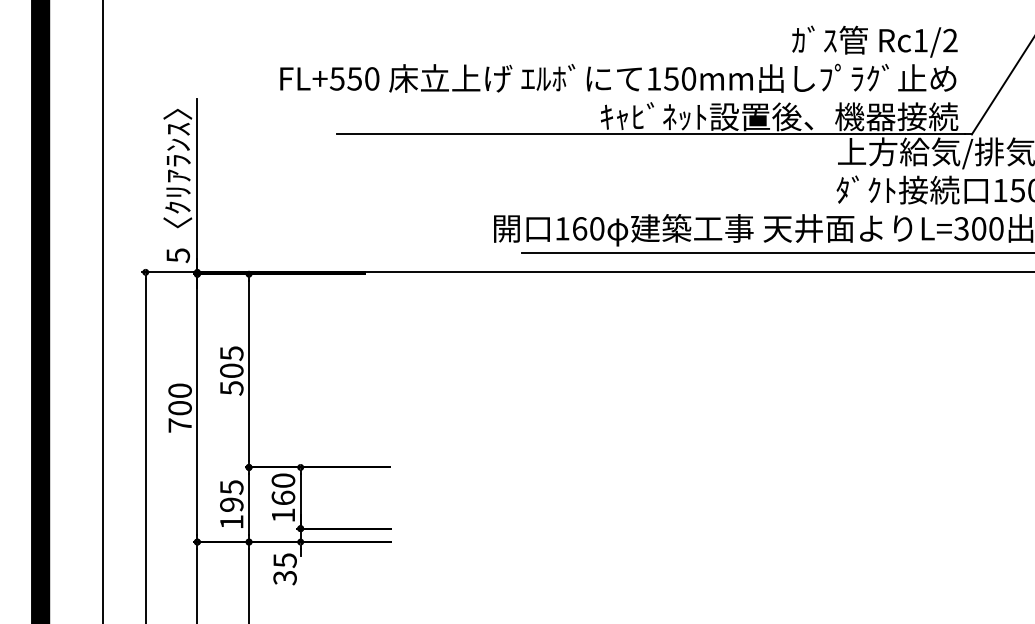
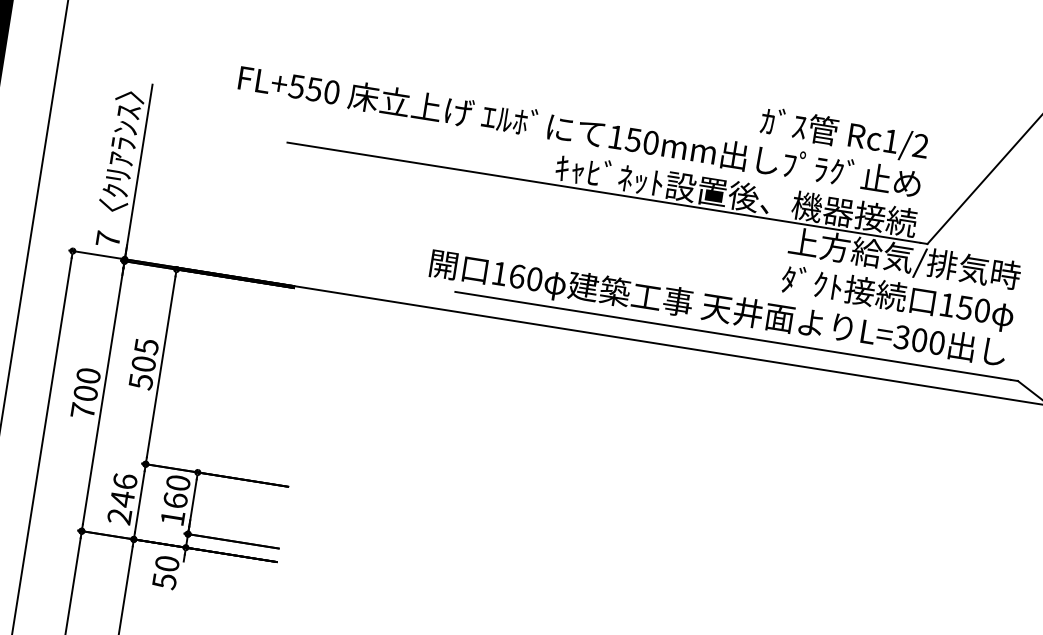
text: (178, 255) -> (108, 239), 5 -> 7
text: (231, 504) -> (122, 498), 195 -> 246
text: (284, 569) -> (165, 572), 35 -> 50

